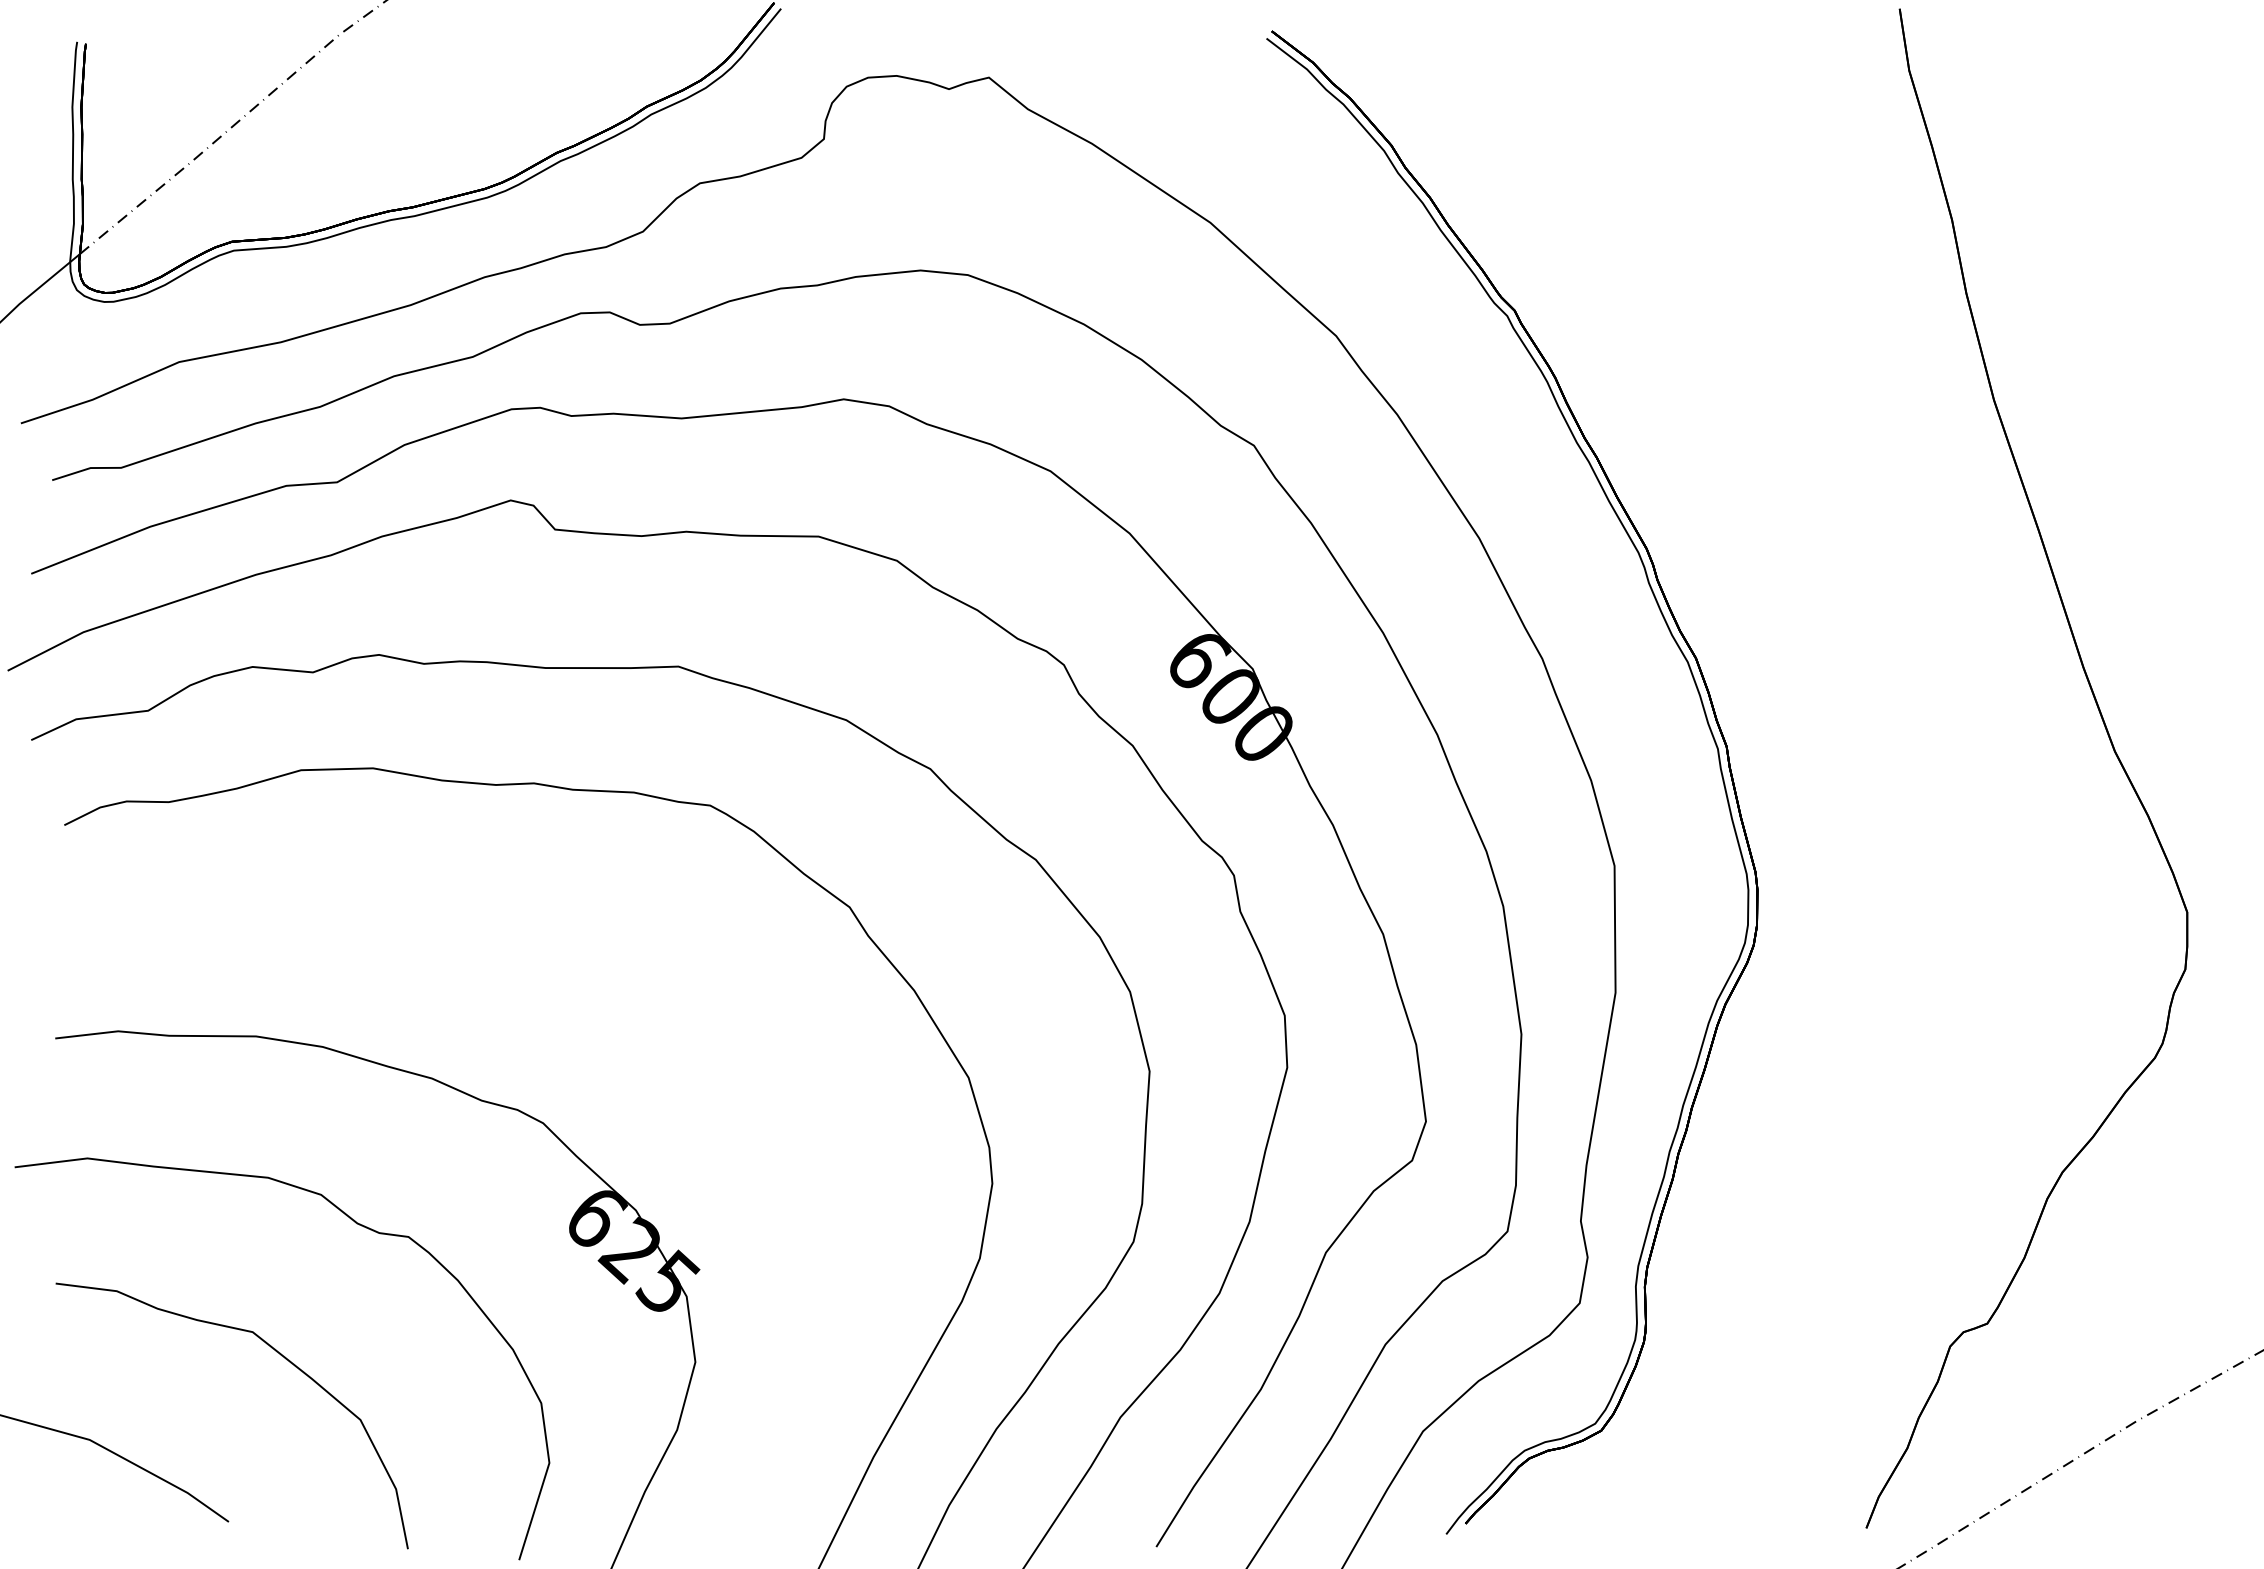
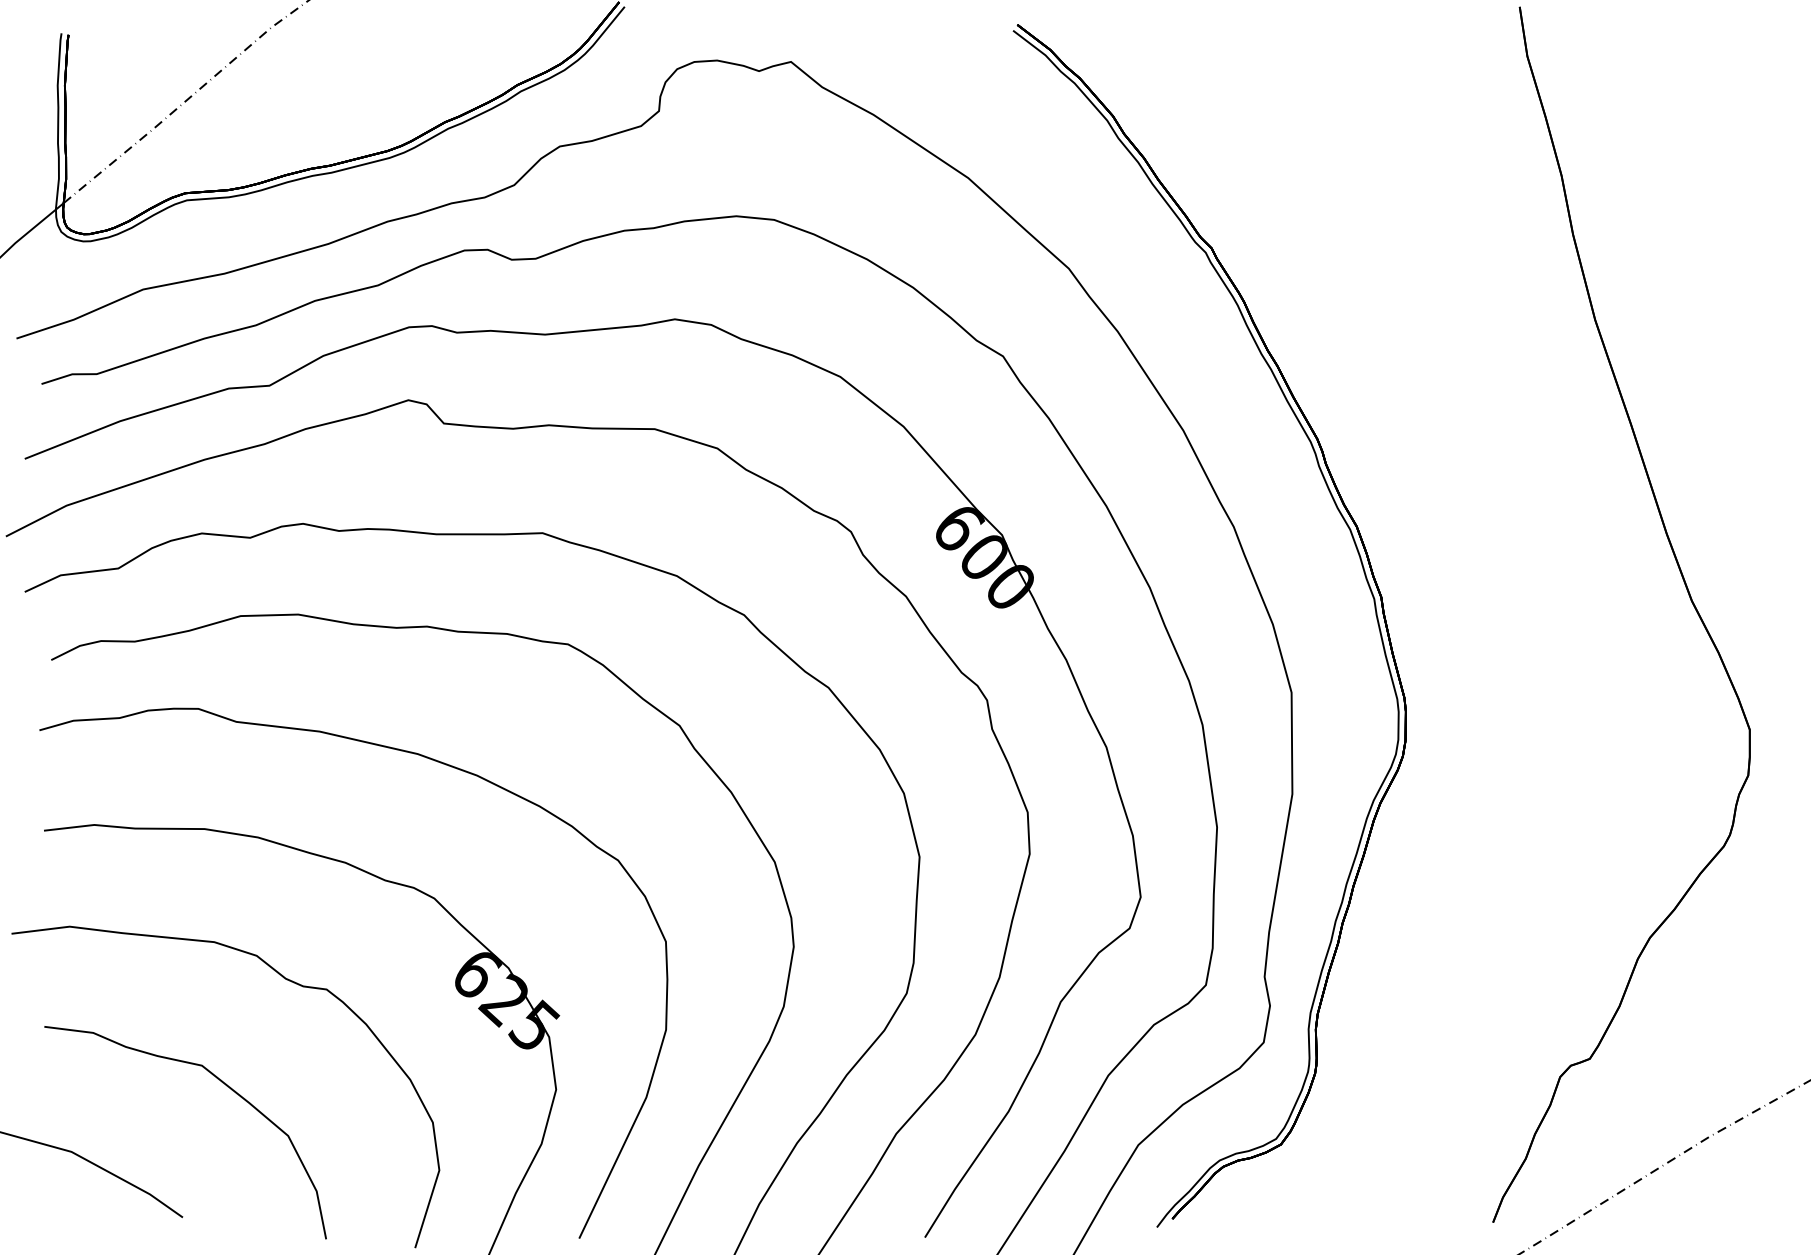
curve: (537, 949) -> (429, 759), added

